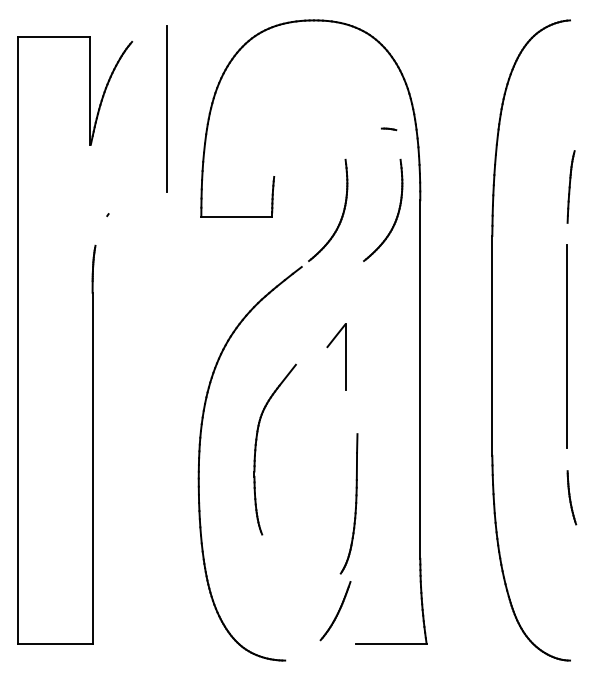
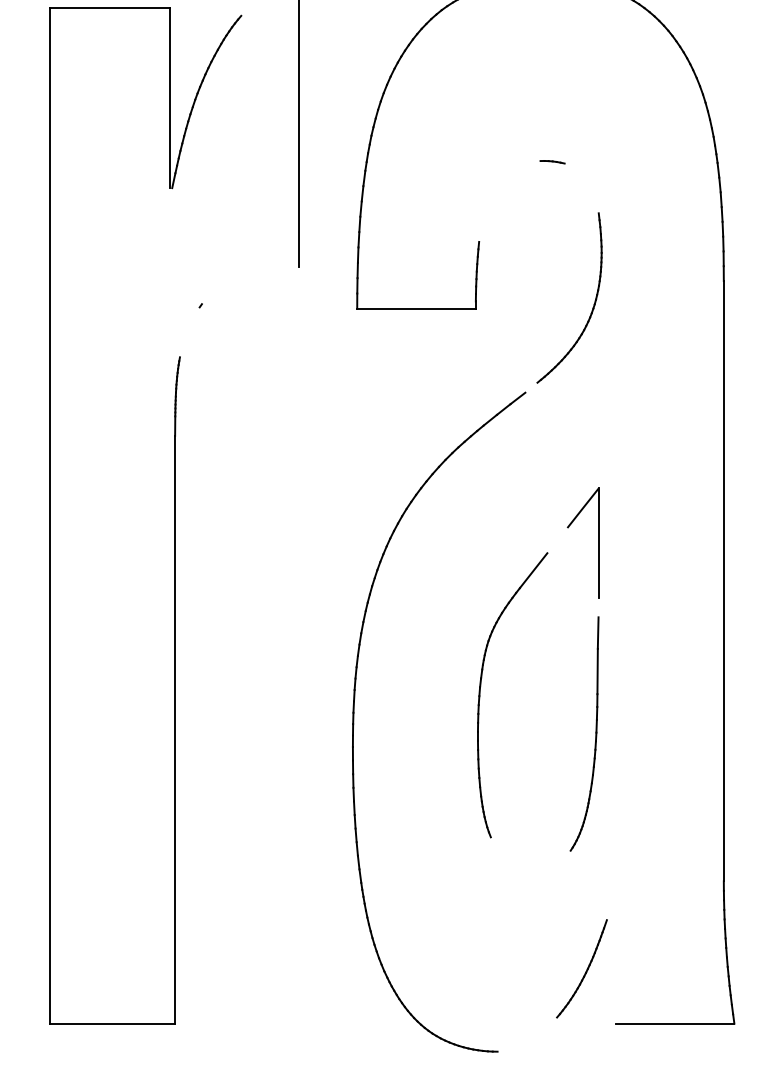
line: (389, 129) -> (553, 162), moved
part: (396, 215) -> (683, 306), removed
part: (256, 449) -> (481, 694), moved
part: (355, 503) -> (595, 733), moved

